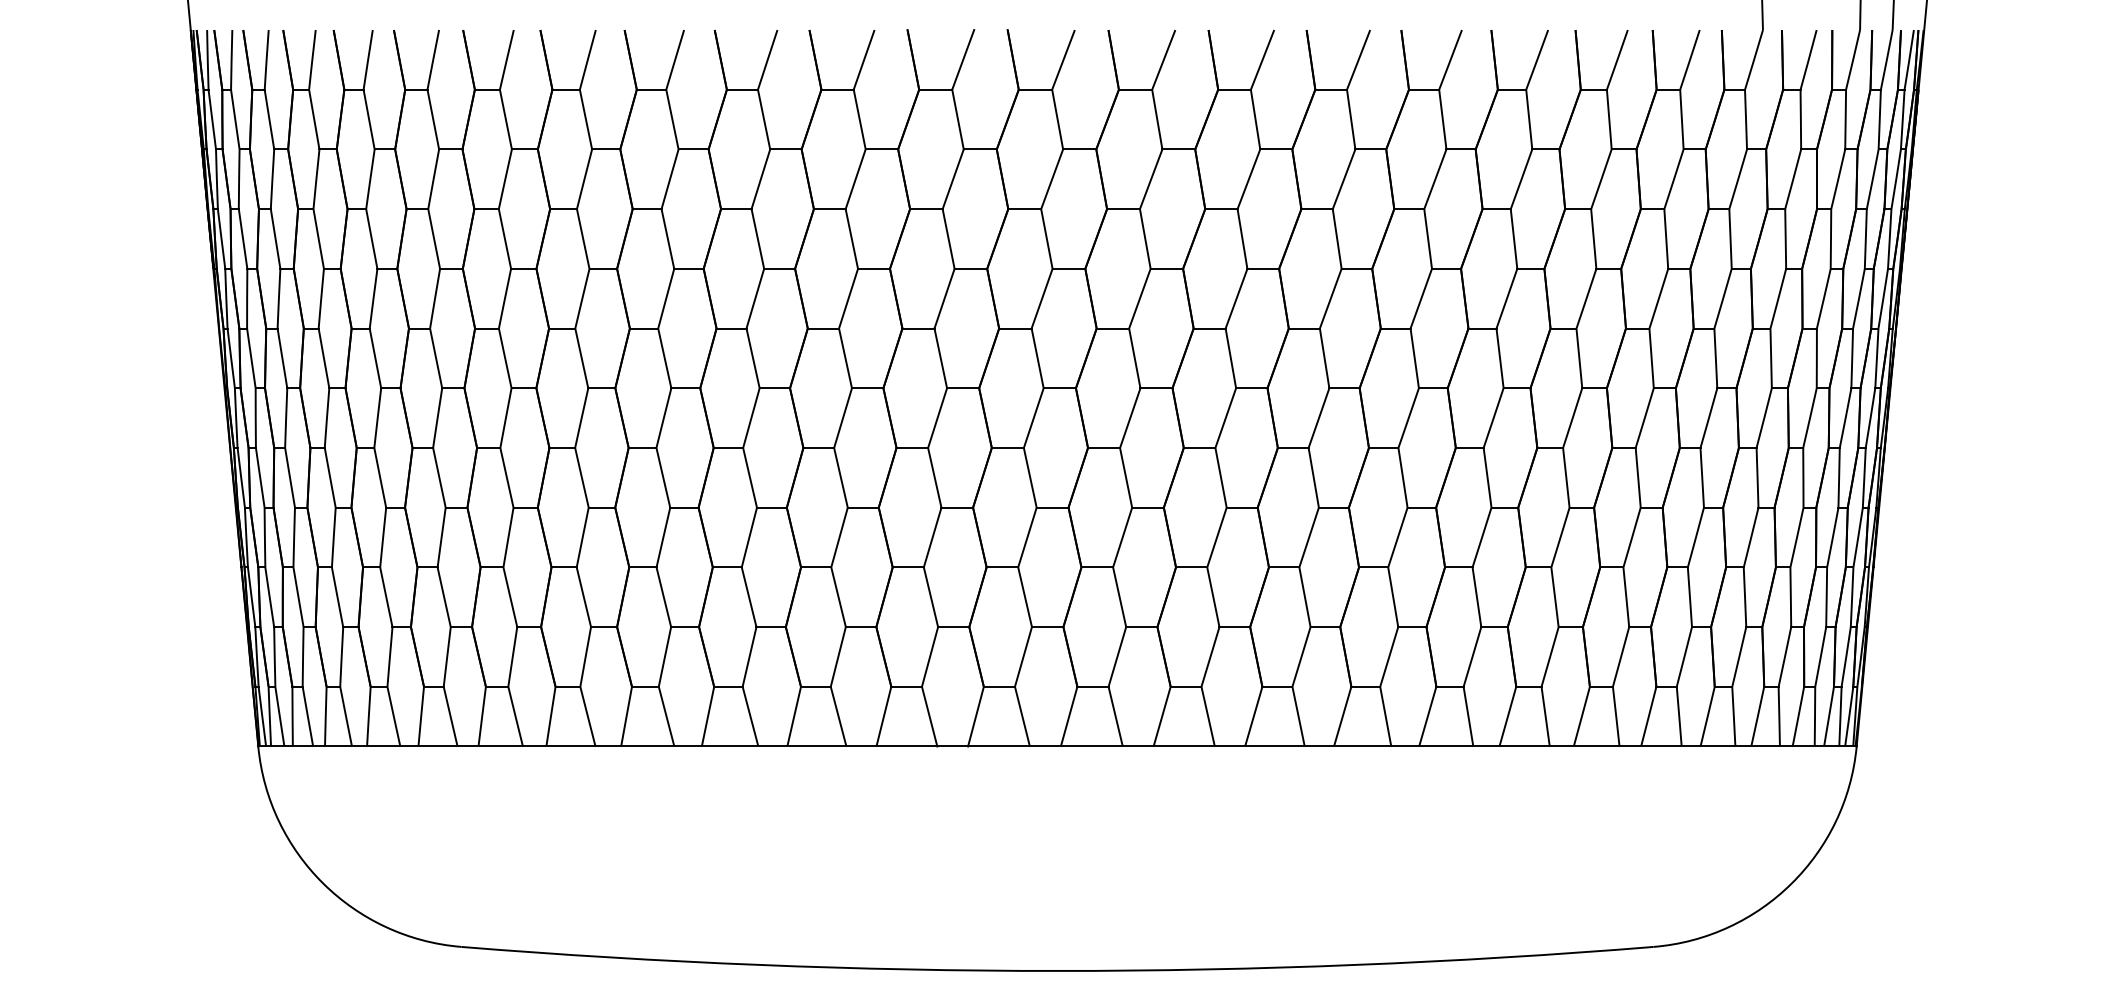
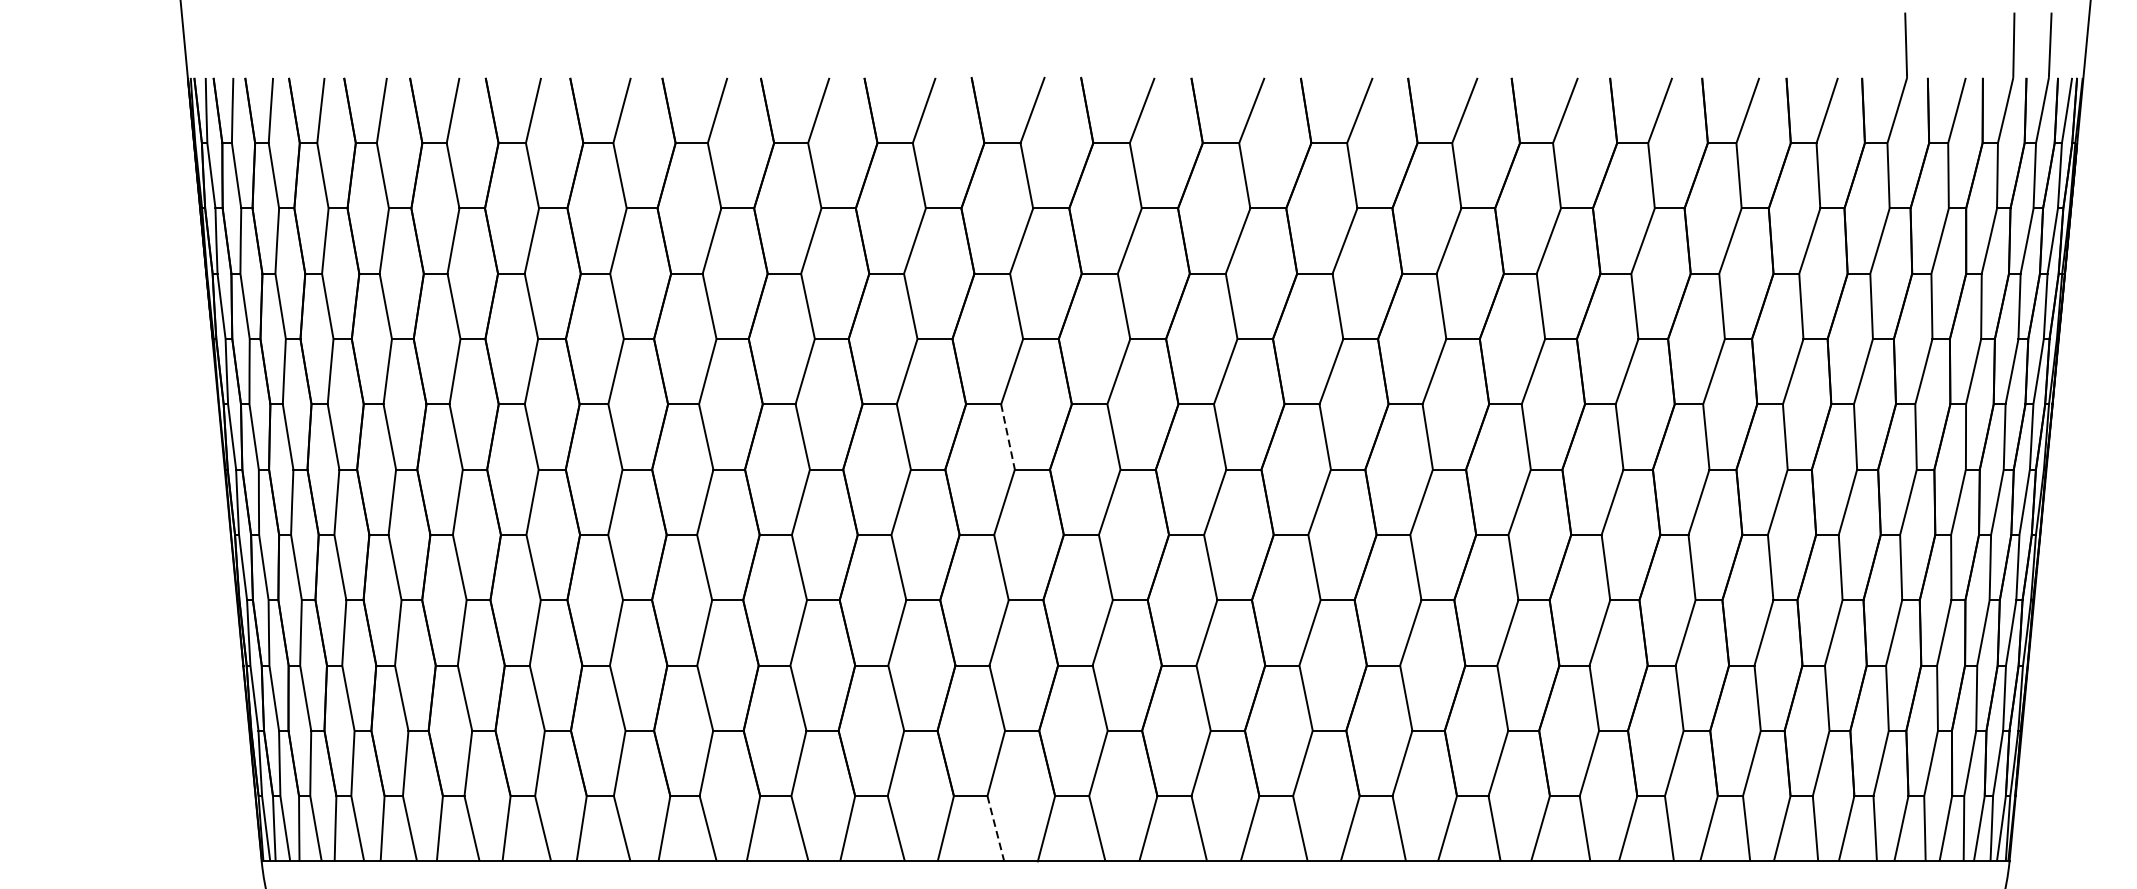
line: (940, 358) -> (1007, 437), solid -> dashed
line: (929, 716) -> (995, 828), solid -> dashed

